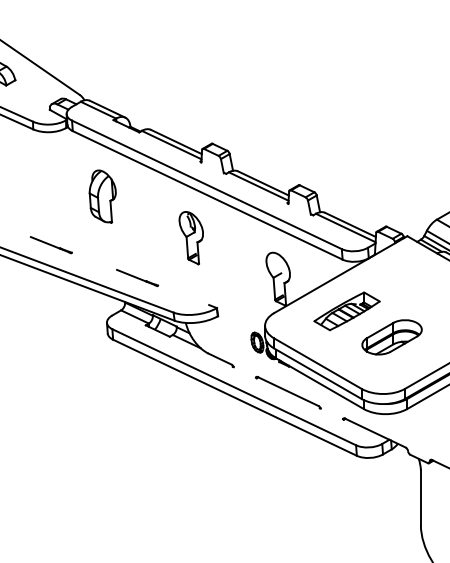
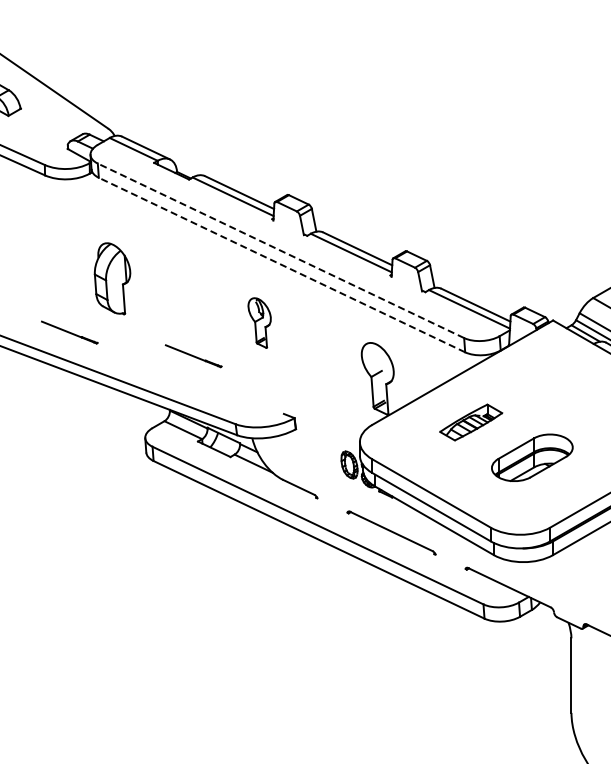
line: (206, 184) -> (280, 250), solid -> dashed
line: (208, 195) -> (282, 265), solid -> dashed
part: (102, 196) -> (112, 278), moved
part: (191, 237) -> (259, 322), size x0.7
line: (137, 278) -> (193, 356), moved
part: (346, 311) -> (470, 422), size x0.7

